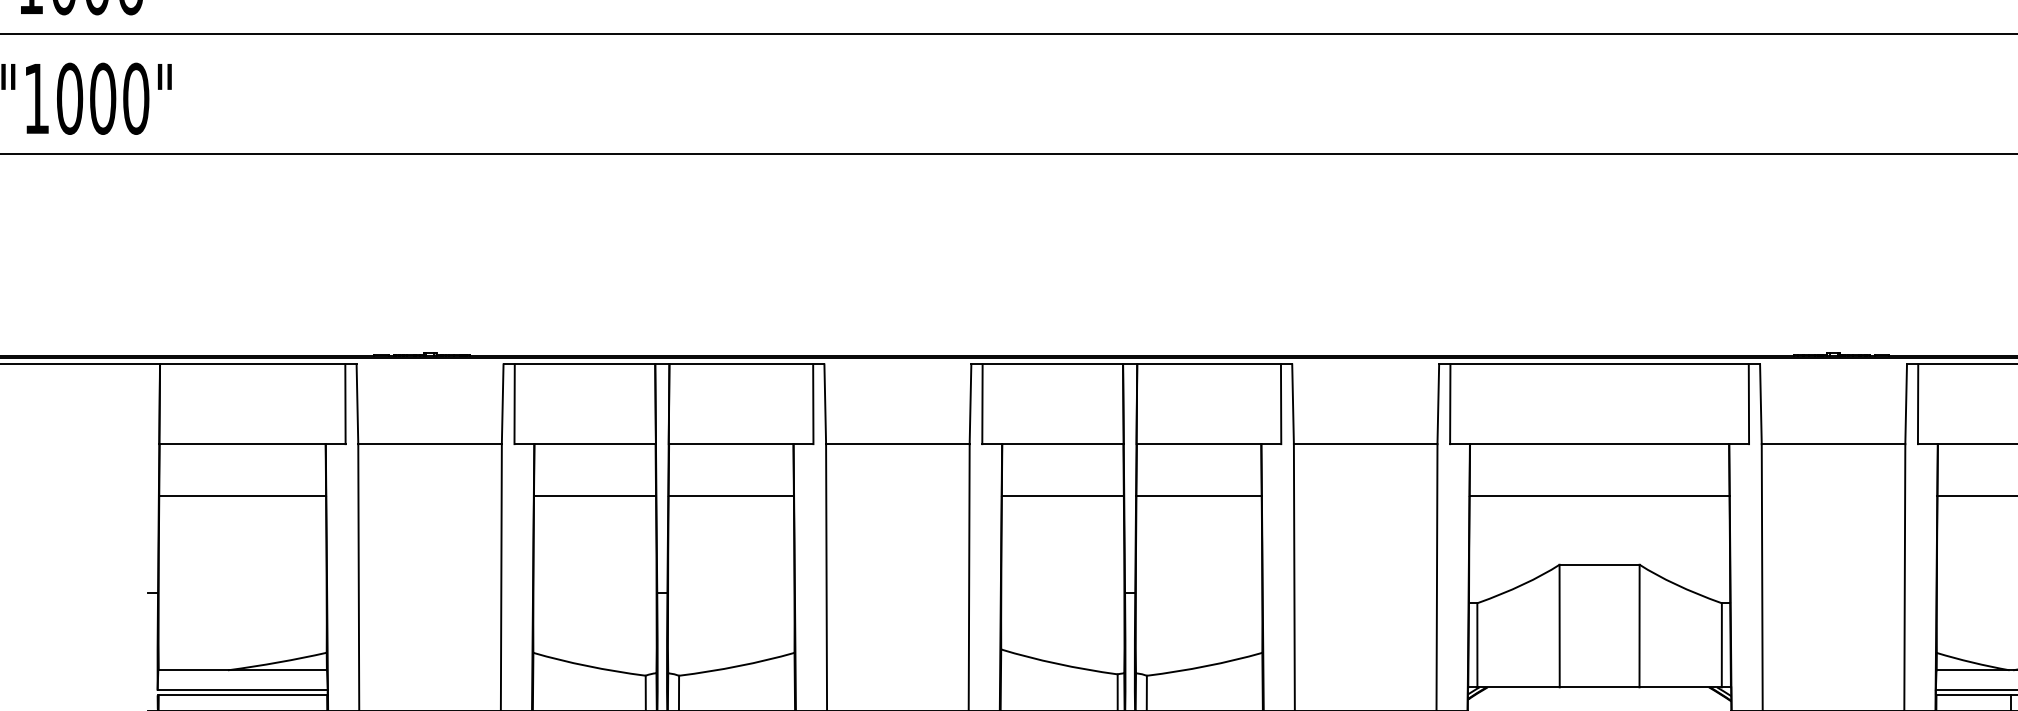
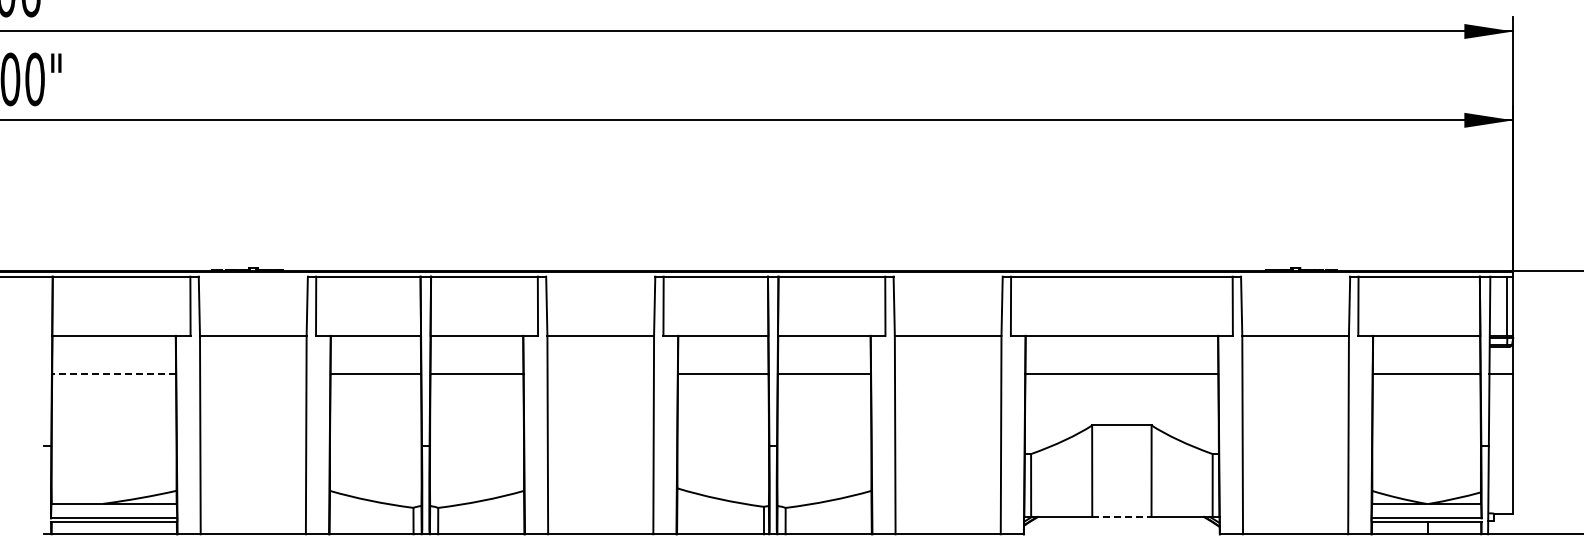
line: (243, 496) -> (114, 374), solid -> dashed
line: (1599, 687) -> (1121, 516), solid -> dashed

